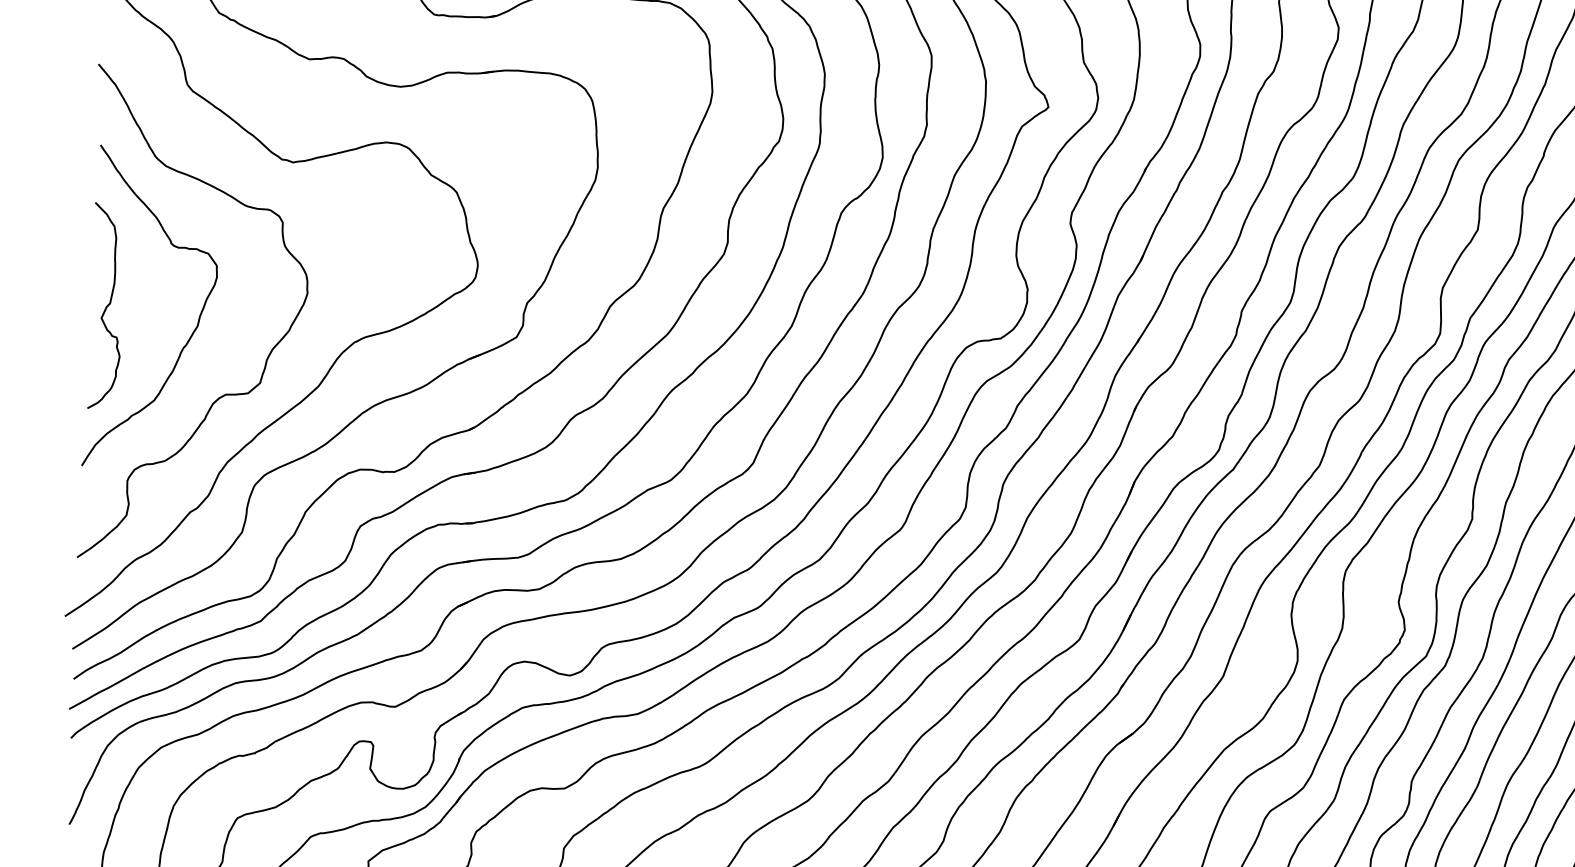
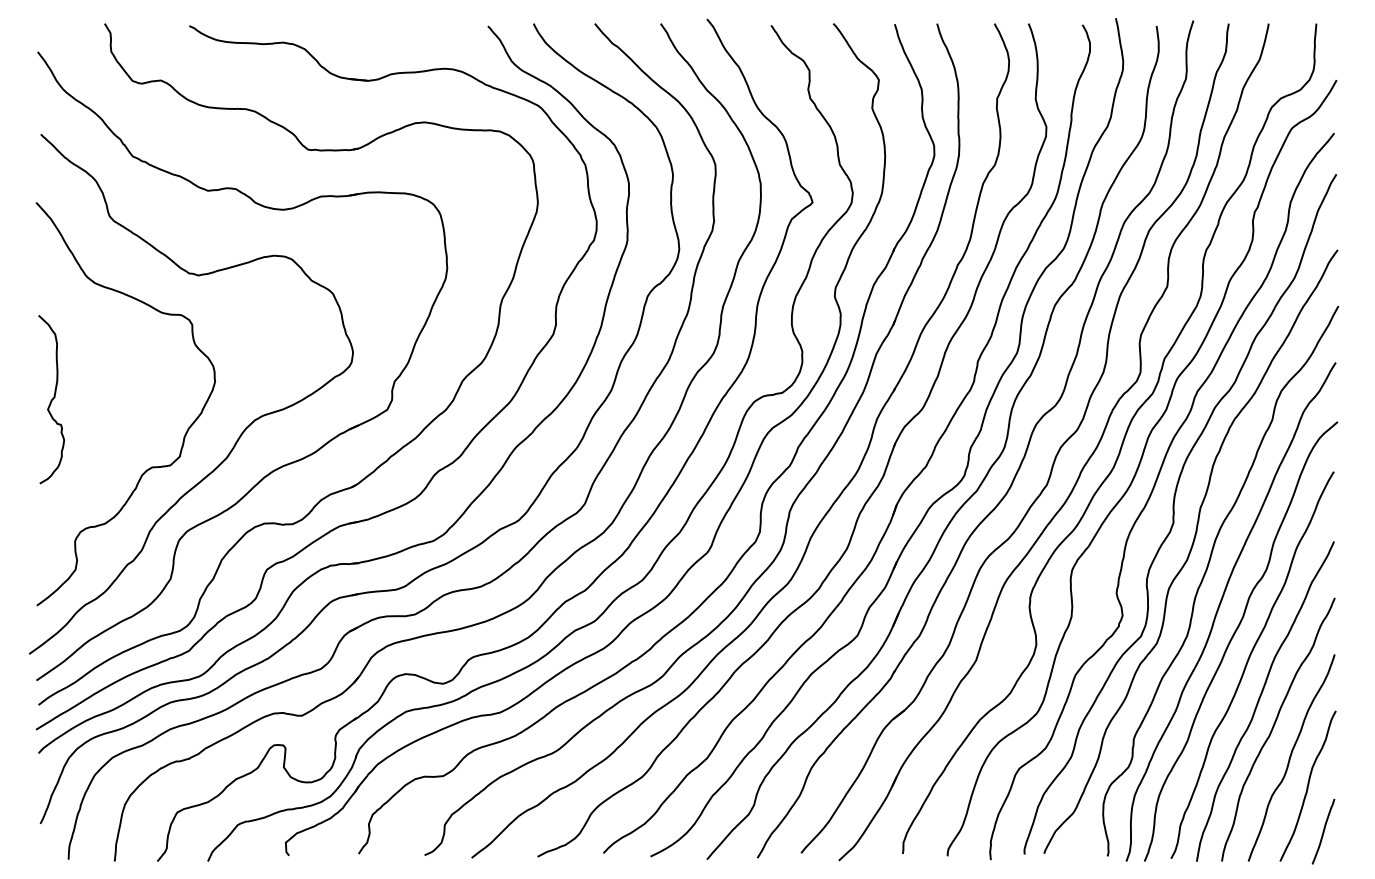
curve: (192, 331) -> (122, 417), removed

